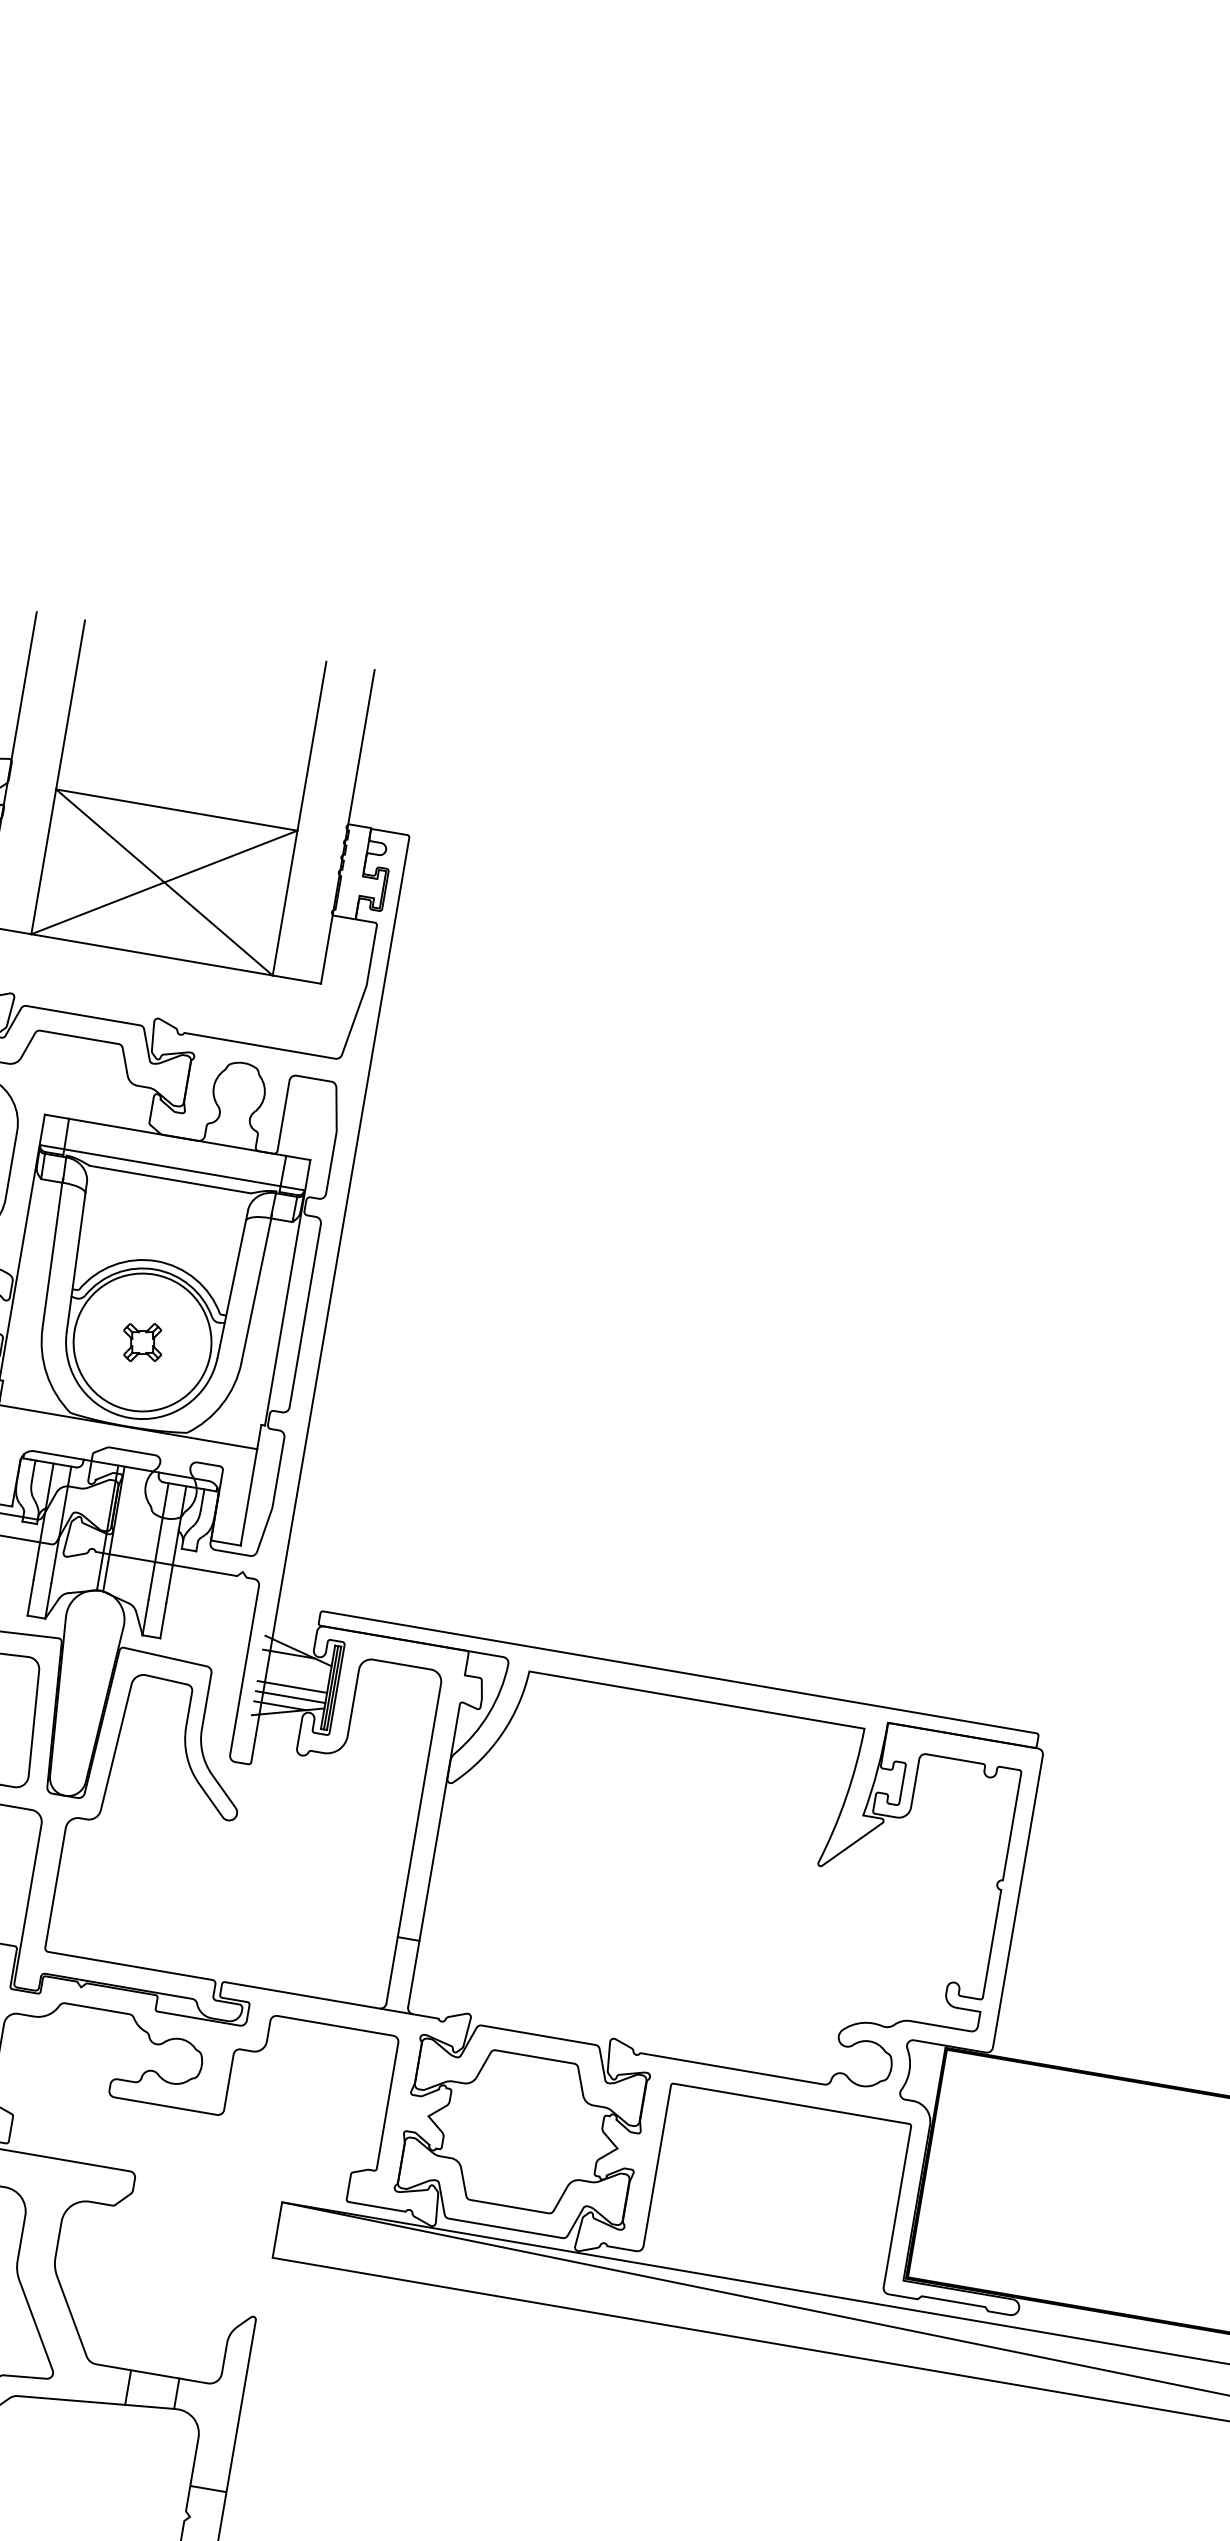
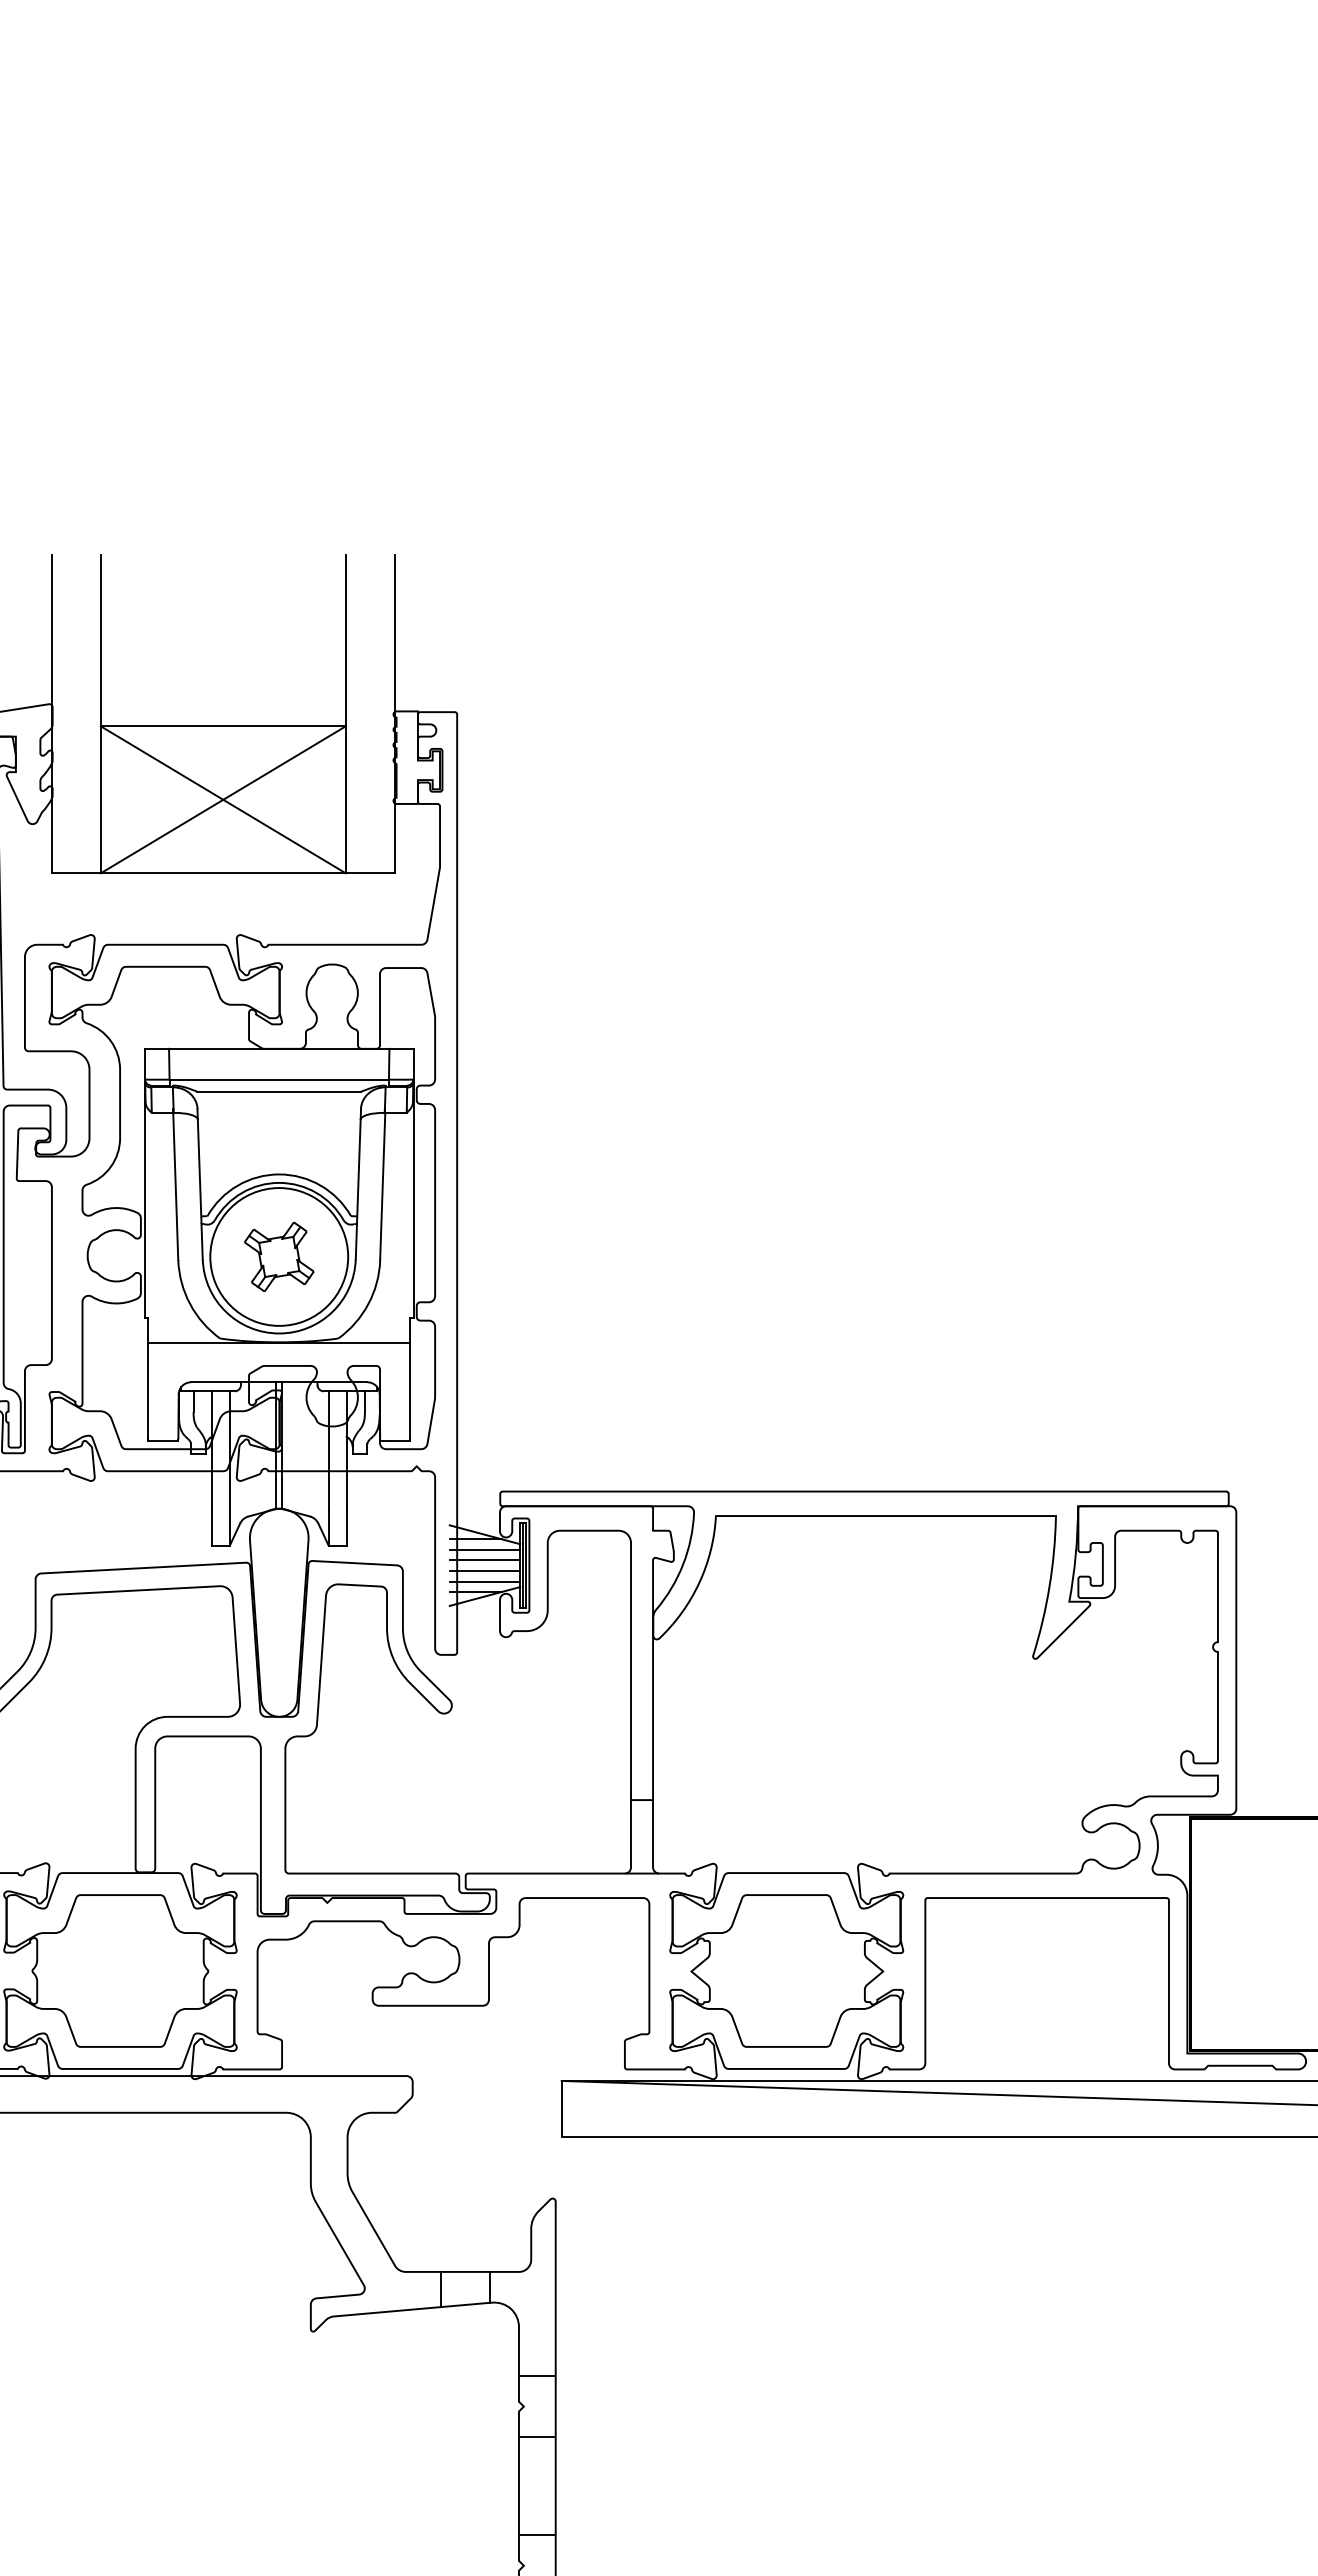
part: (142, 1342) -> (279, 1256), size x1.67
line: (295, 1665) -> (484, 1549), added
line: (293, 1676) -> (484, 1560), added

